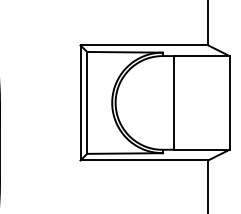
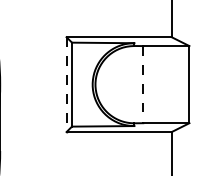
line: (80, 102) -> (66, 84), solid -> dashed
line: (173, 102) -> (143, 84), solid -> dashed

